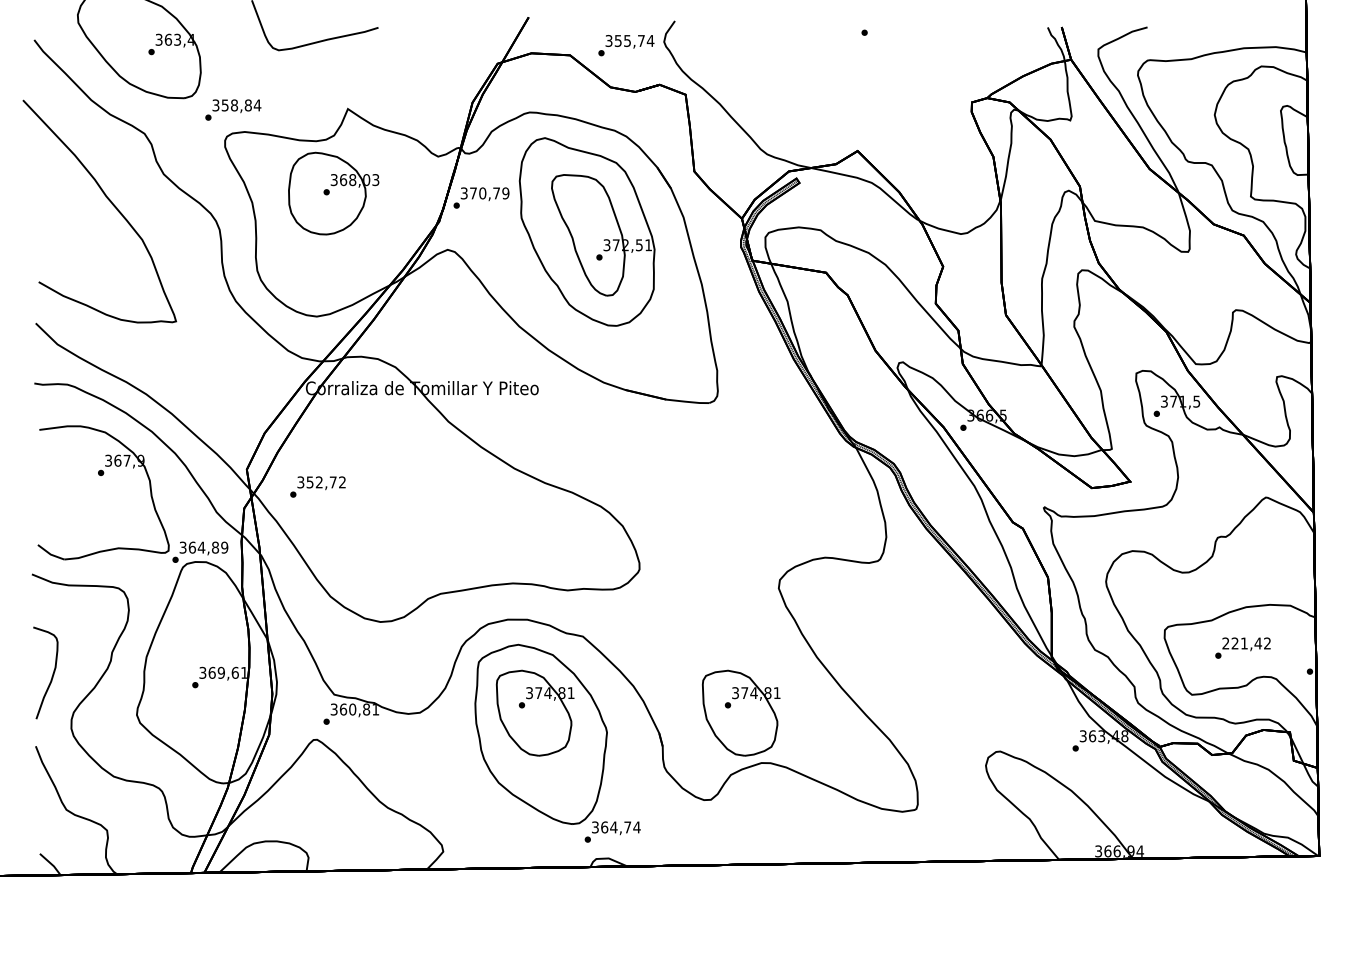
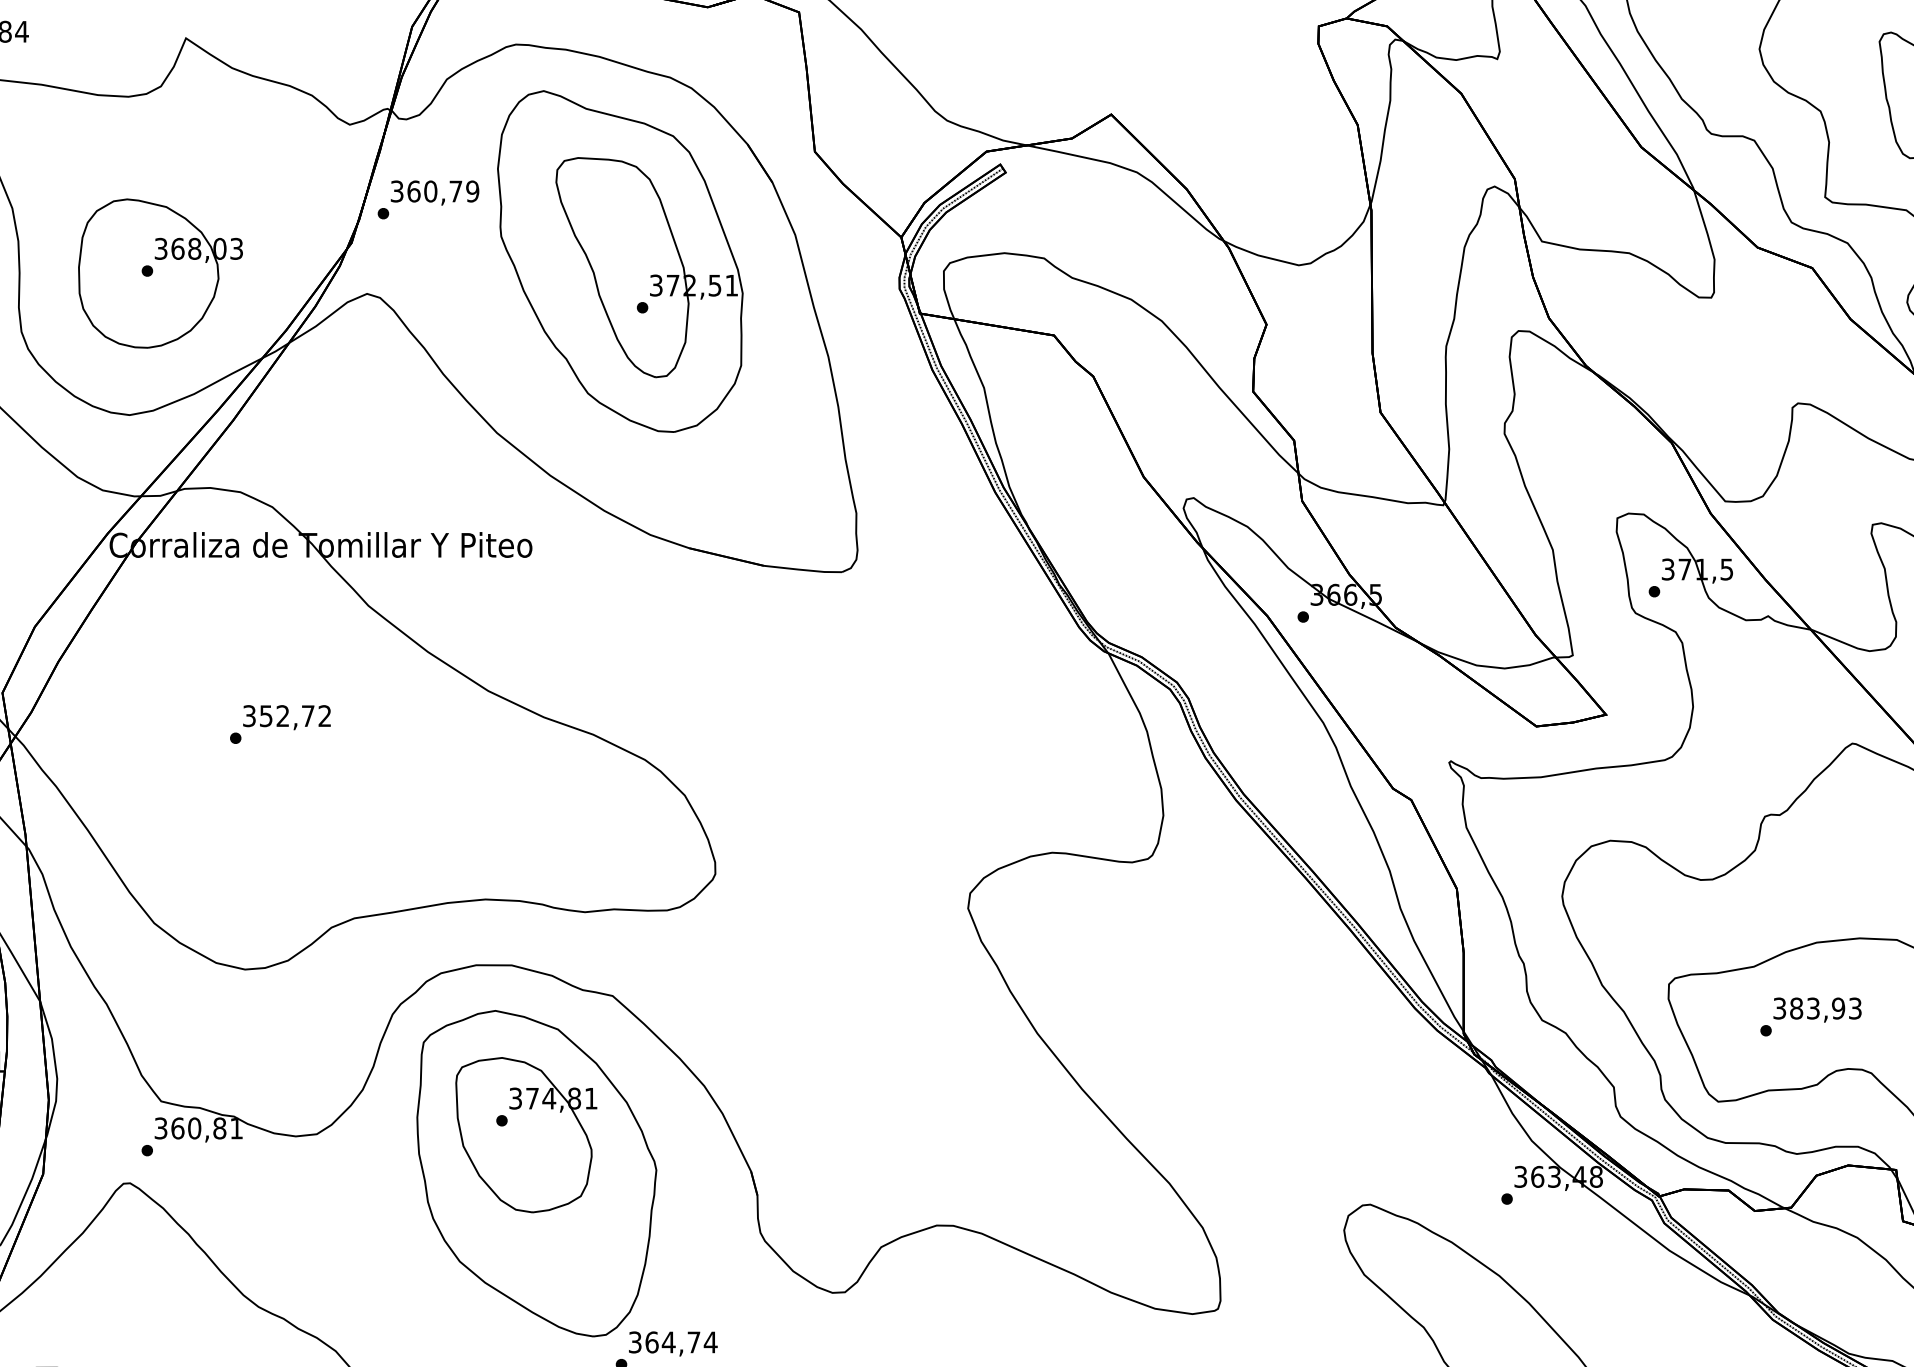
part: (333, 193) -> (159, 273), moved
text: (473, 193) -> (413, 191), 370,79 -> 360,79
text: (317, 486) -> (279, 723), moved
text: (1246, 643) -> (1817, 1008), 221,42 -> 383,93
part: (740, 712) -> (898, 1133), removed

